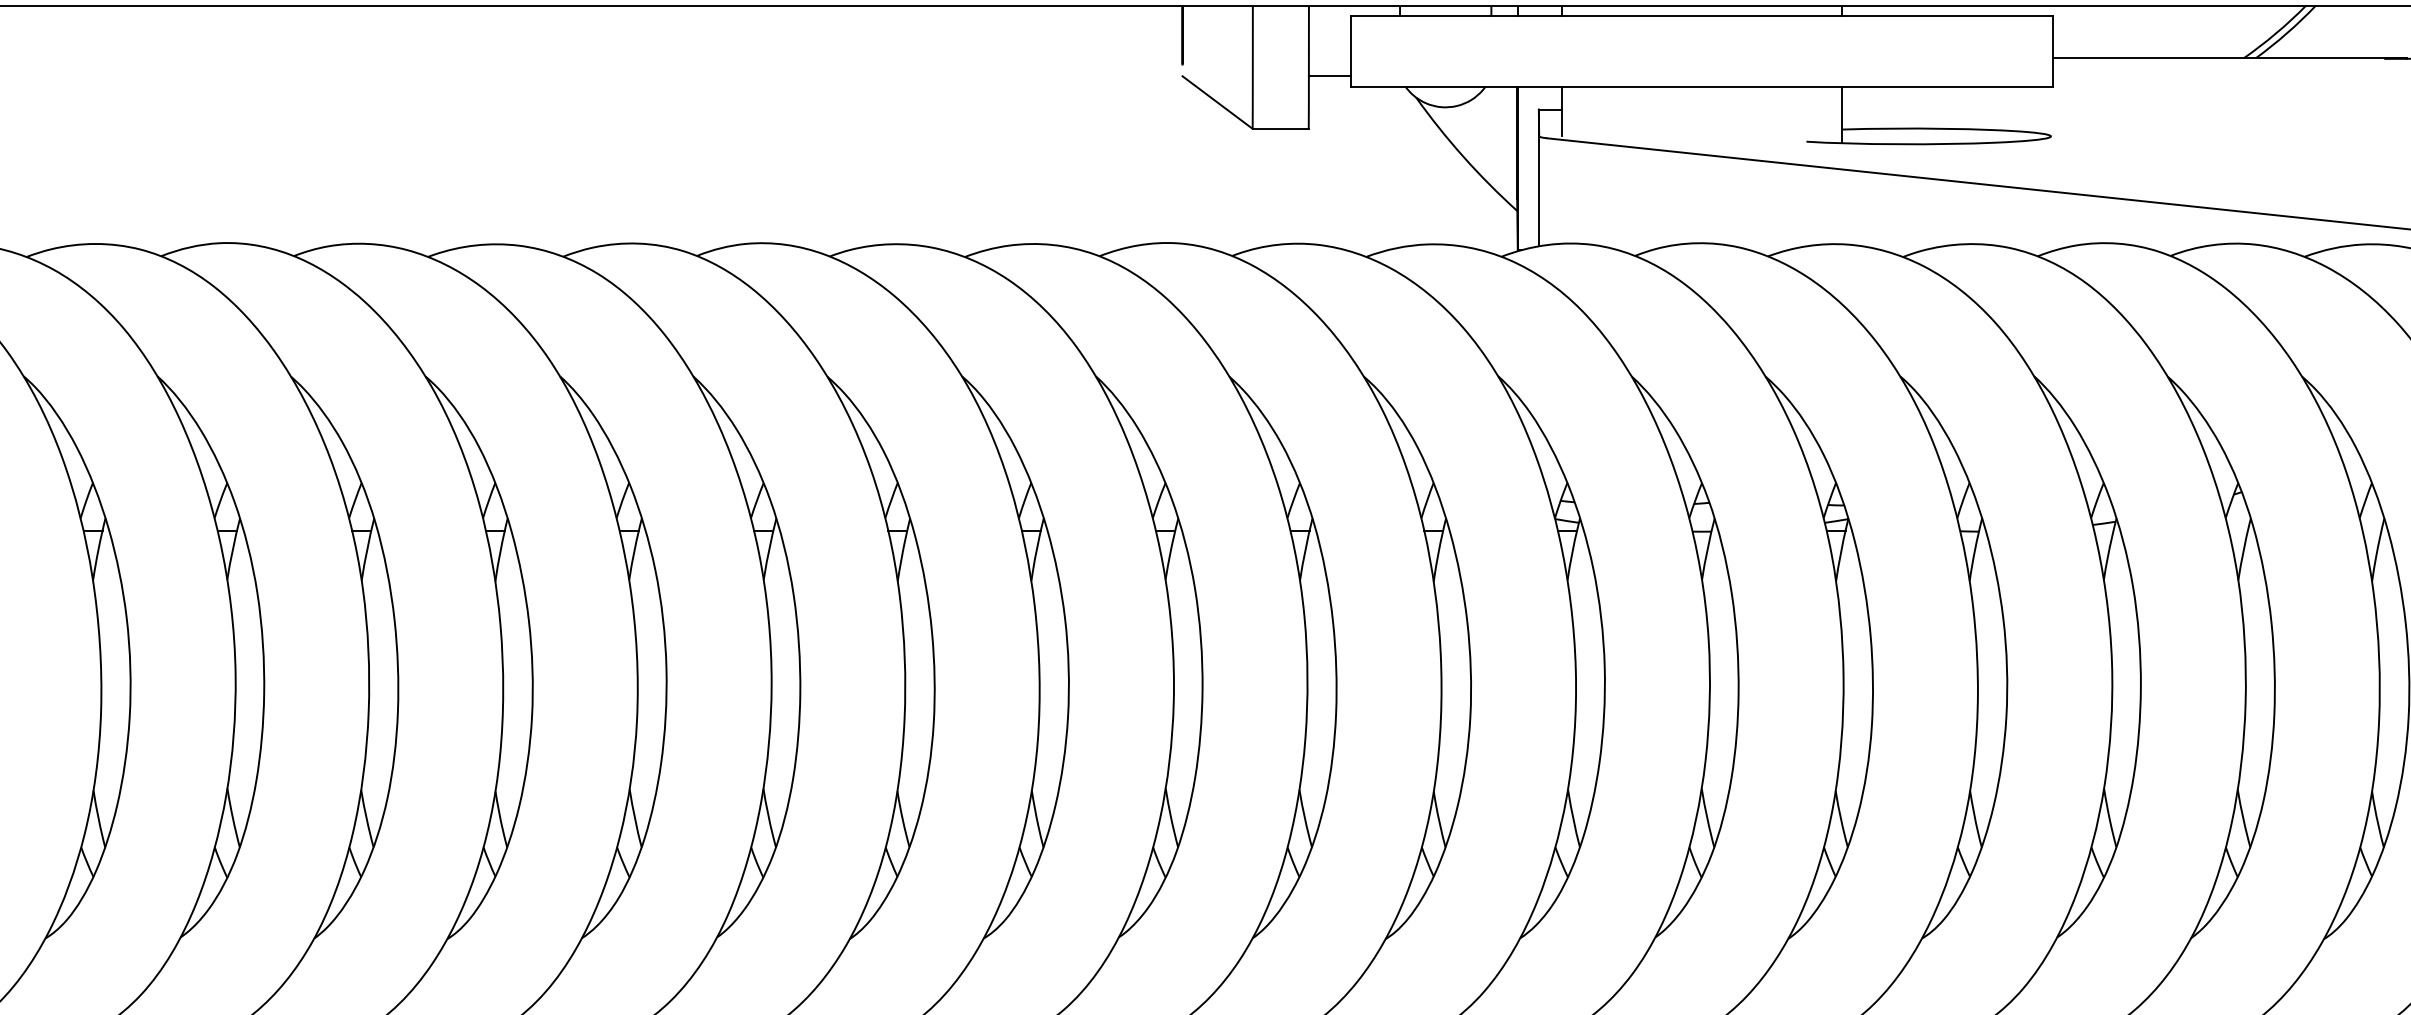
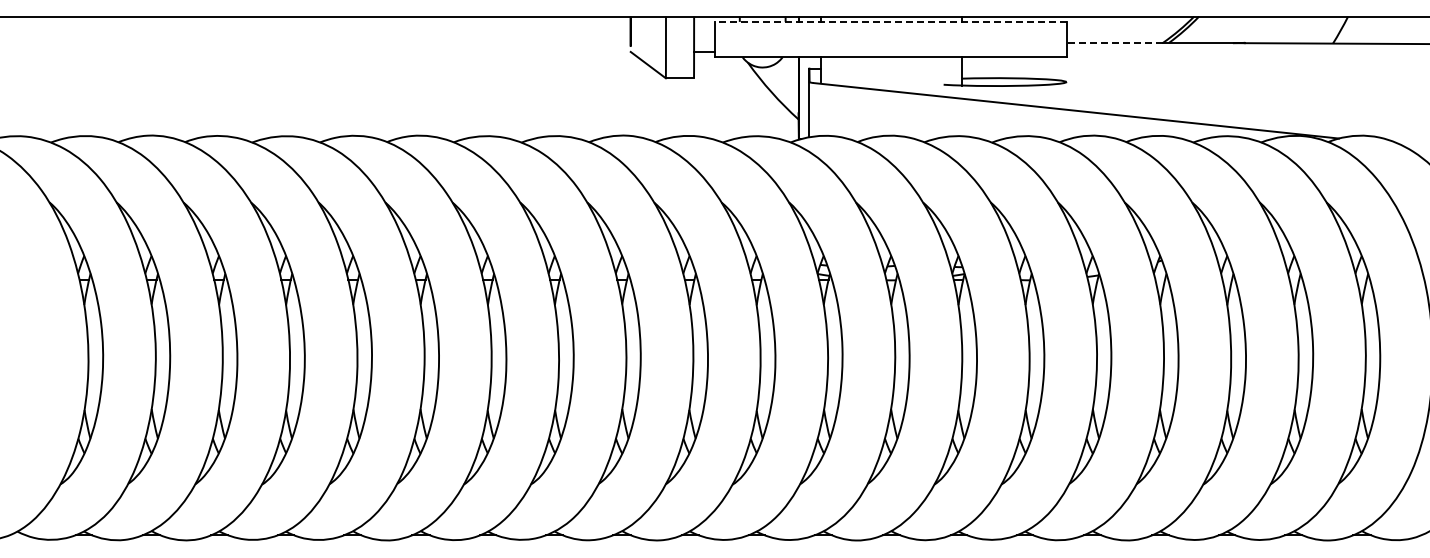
line: (1702, 15) -> (891, 21), solid -> dashed
line: (2149, 57) -> (1115, 42), solid -> dashed

